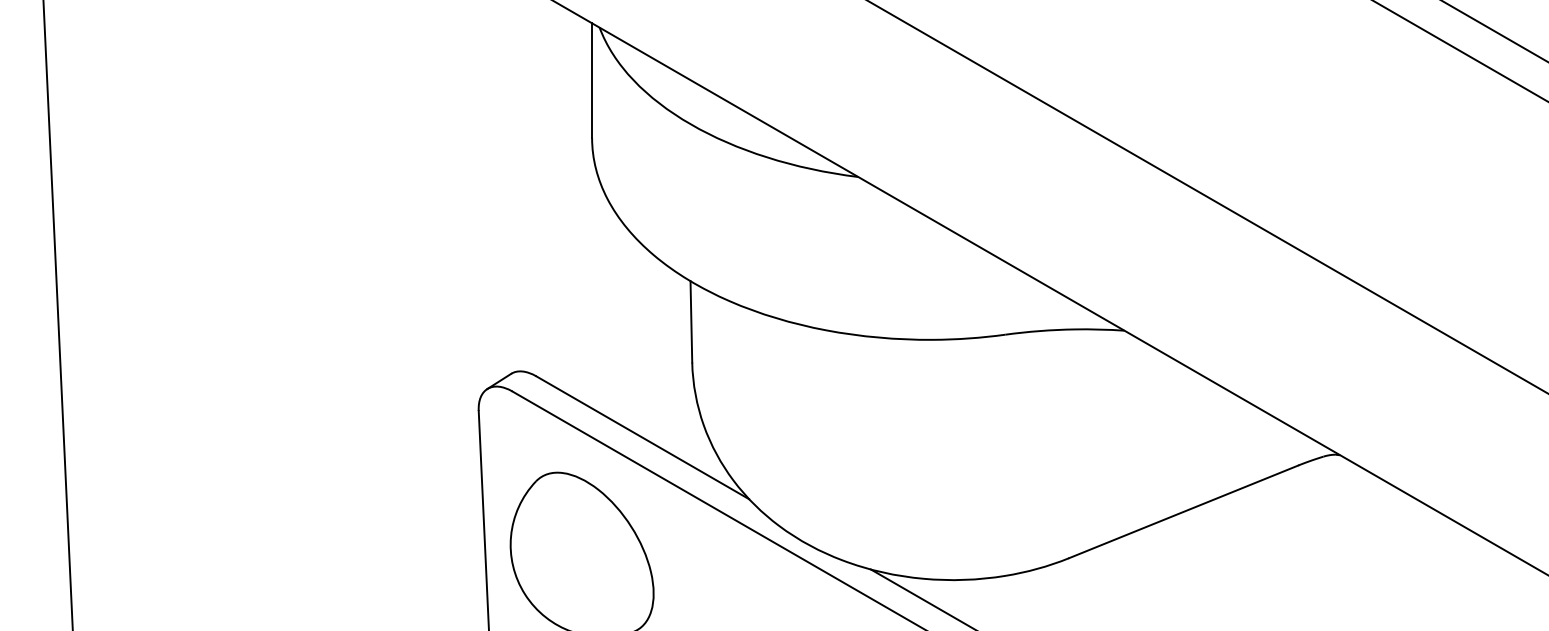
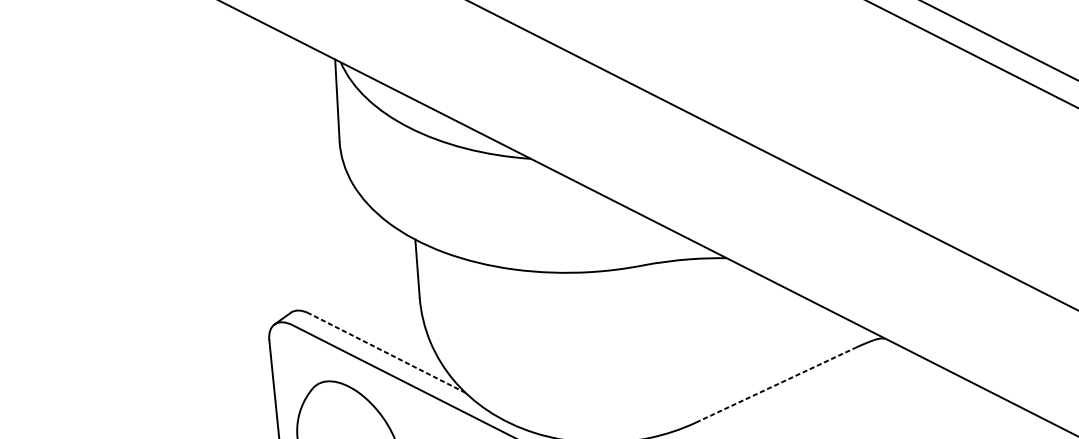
line: (642, 437) -> (387, 352), solid -> dashed
line: (1183, 511) -> (775, 384), solid -> dashed

